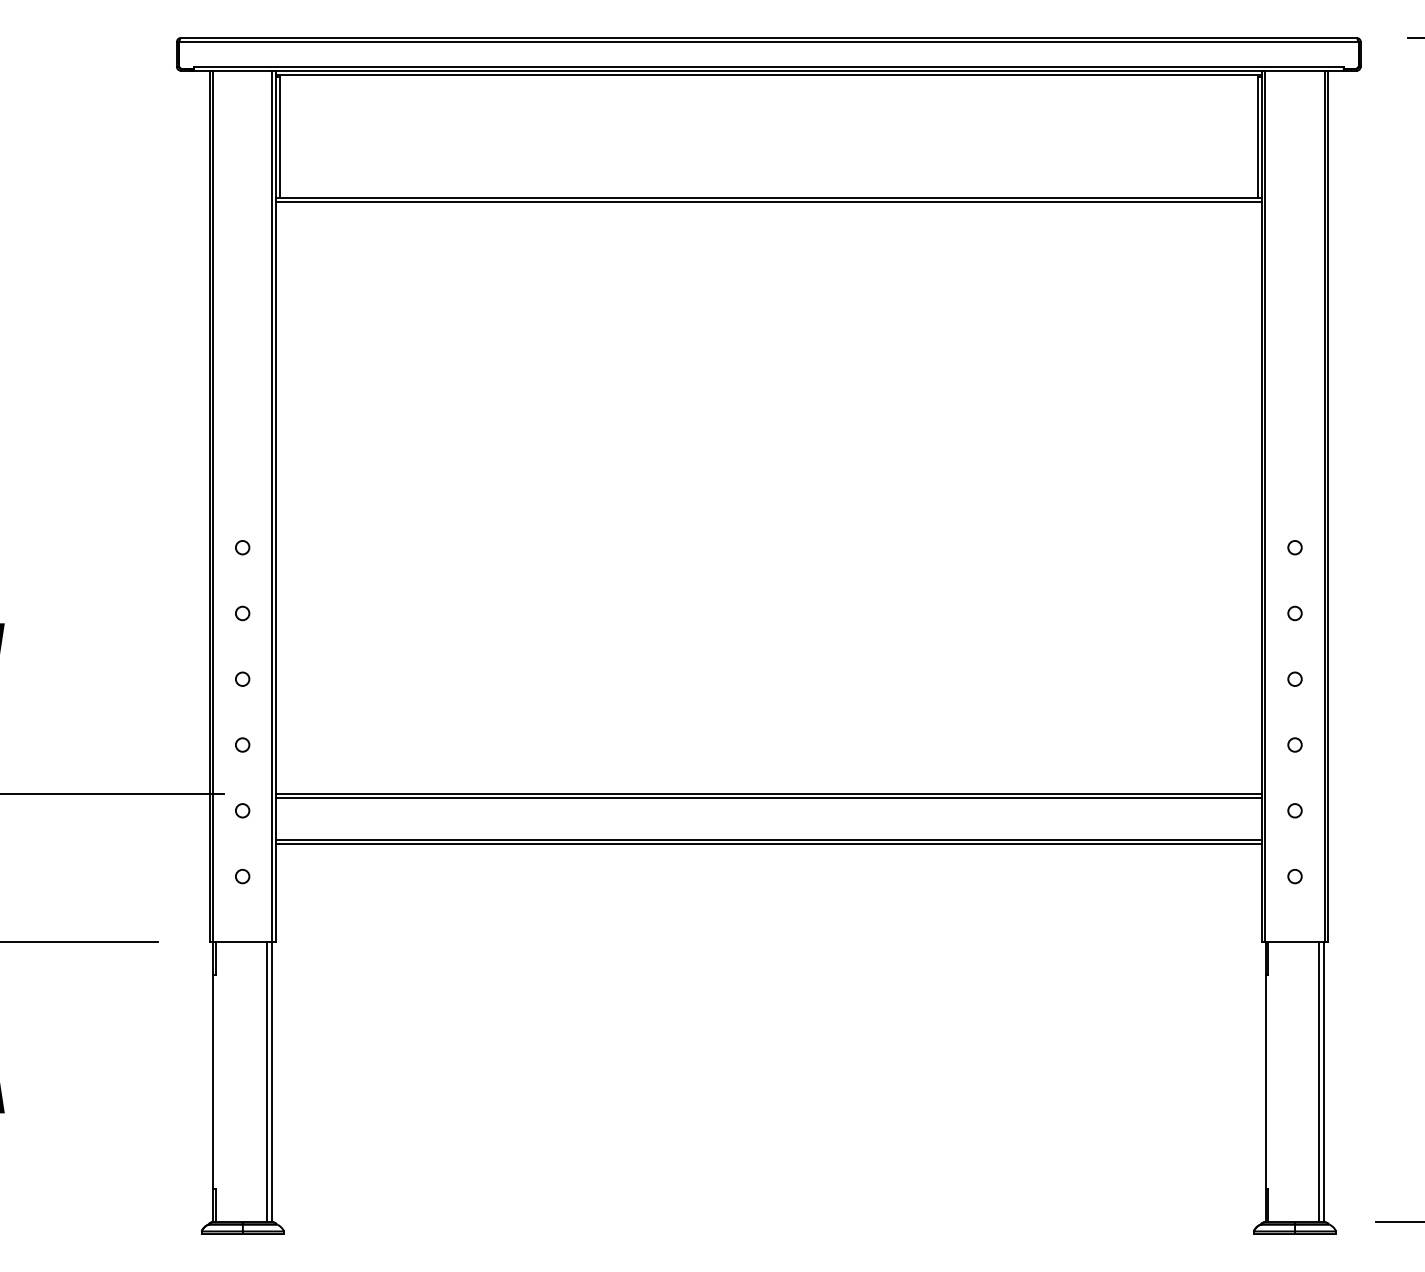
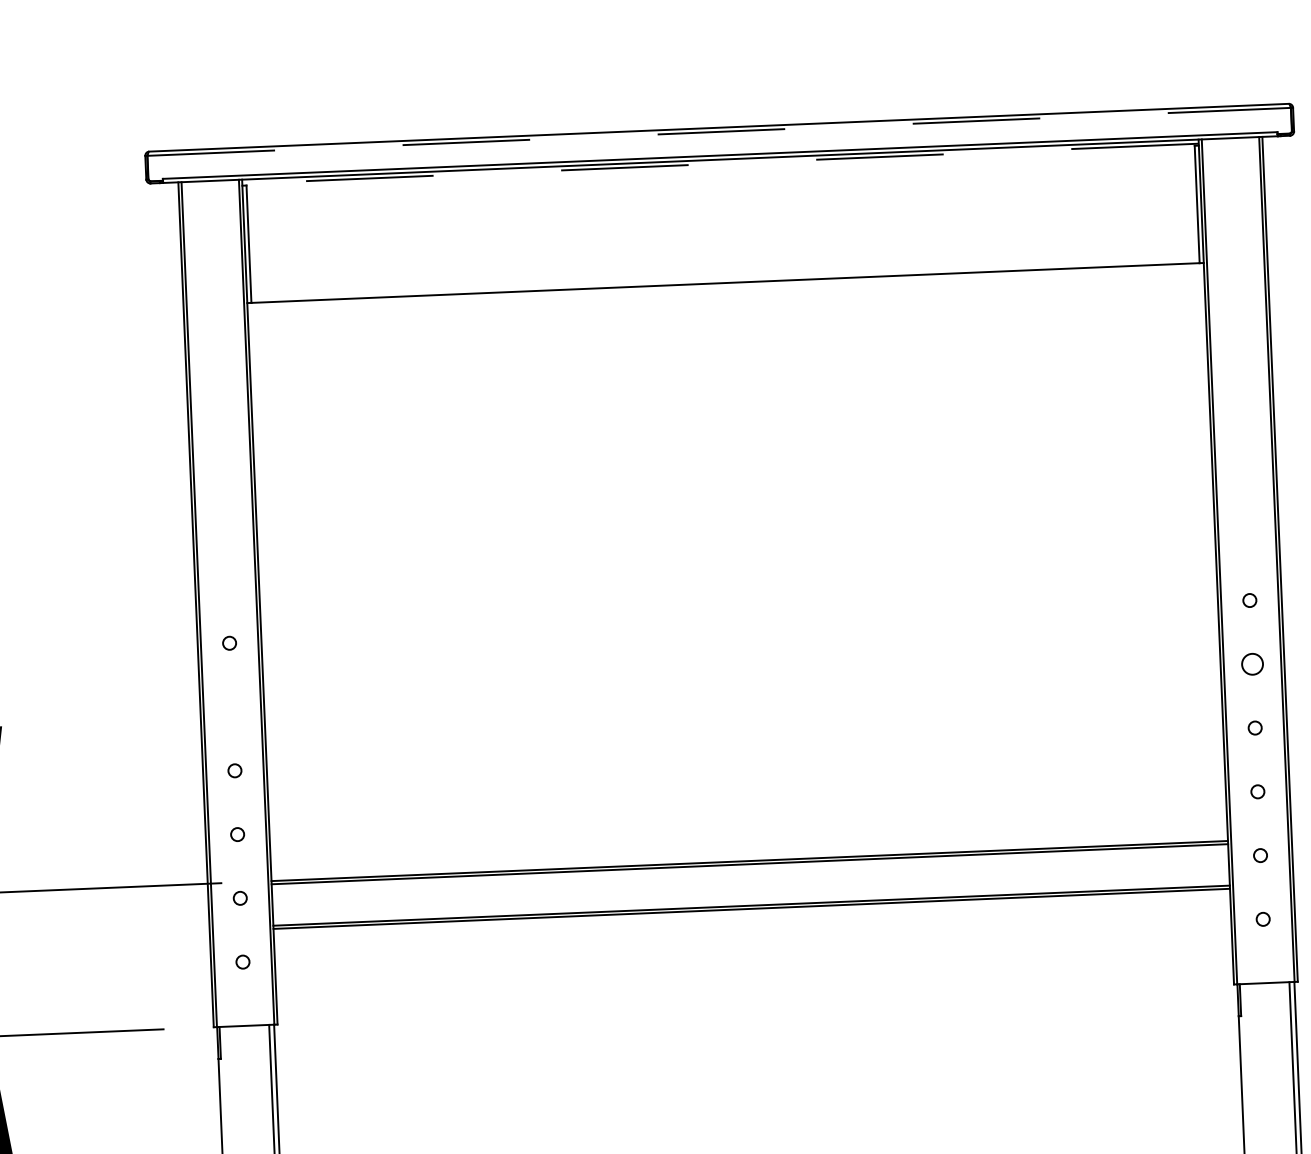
line: (768, 42) -> (718, 132), solid -> dashed
line: (768, 75) -> (720, 164), solid -> dashed
line: (768, 202) -> (725, 287), removed
circle: (242, 613) -> (232, 707), removed
circle: (1294, 613) -> (1252, 664), size x1.6

